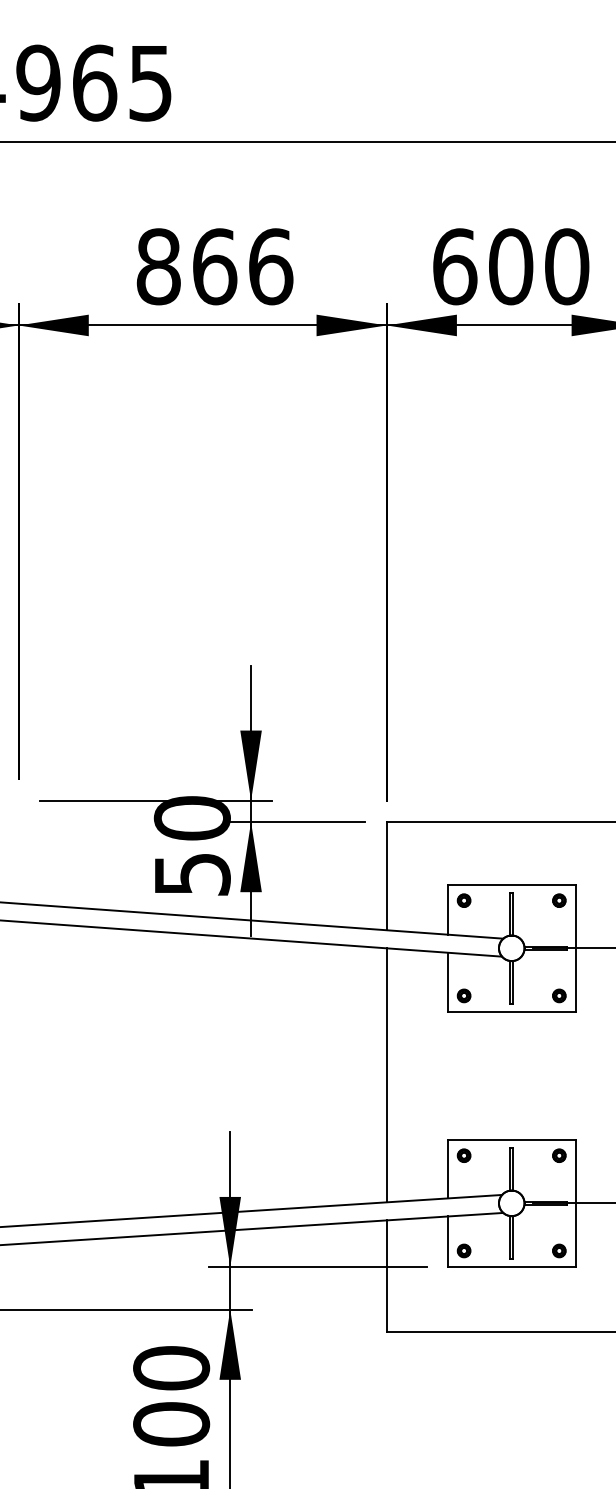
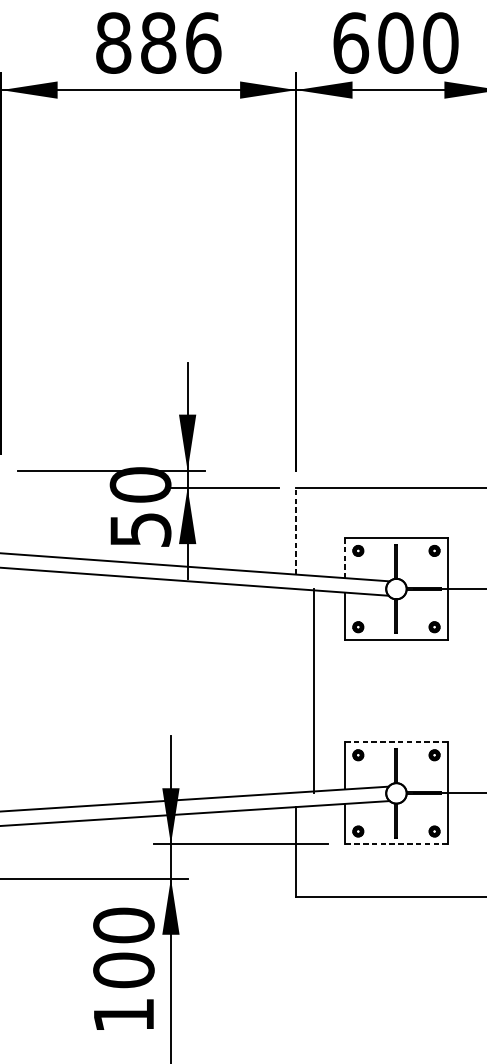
text: (215, 266) -> (159, 42), 866 -> 886
line: (386, 875) -> (296, 530), solid -> dashed
line: (447, 910) -> (344, 558), solid -> dashed
line: (386, 1075) -> (313, 690), moved
line: (511, 1139) -> (396, 742), solid -> dashed
line: (511, 1267) -> (396, 844), solid -> dashed

